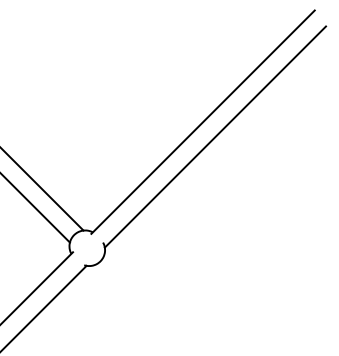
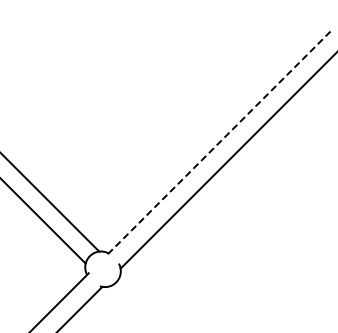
line: (203, 122) -> (219, 143), solid -> dashed

